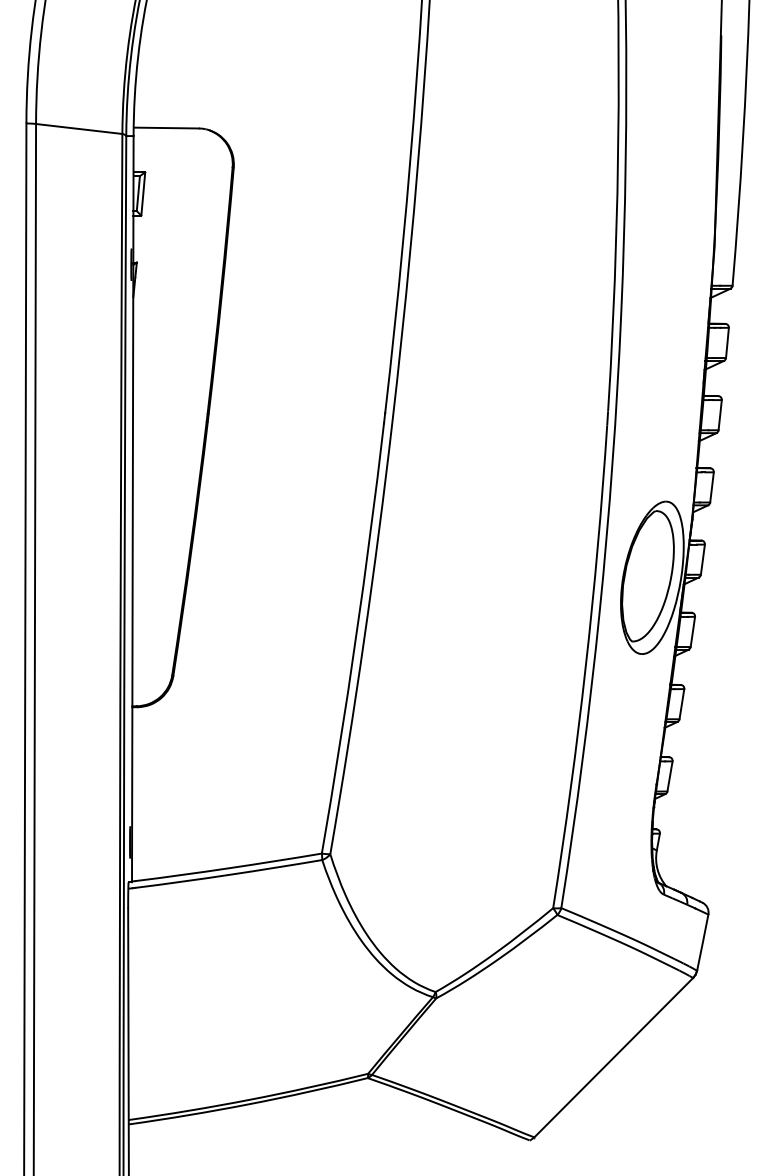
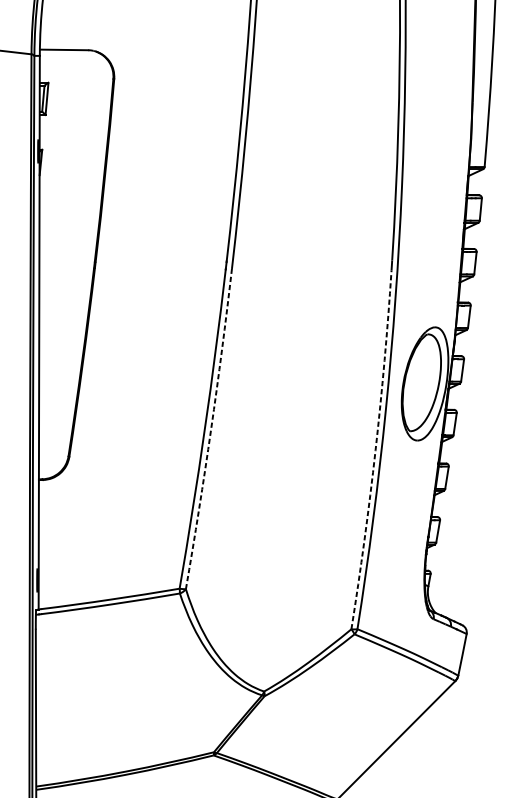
arc: (364, 639) -> (211, 429), solid -> dashed
arc: (585, 667) -> (375, 450), solid -> dashed

